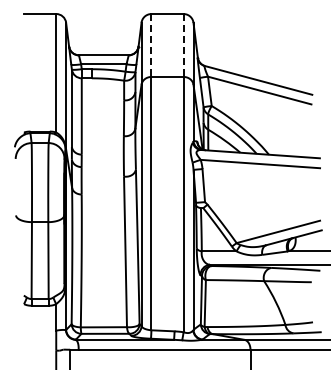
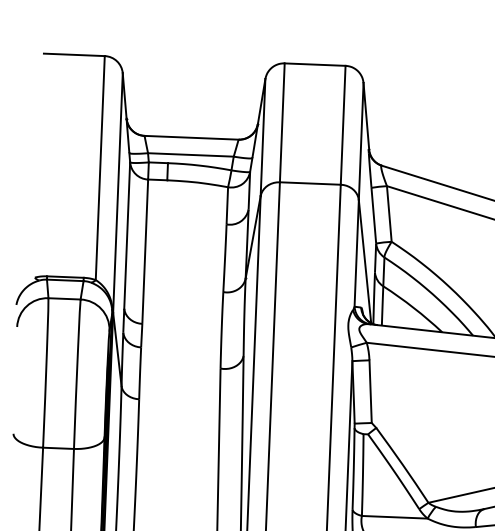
line: (151, 46) -> (282, 124), dashed -> solid
line: (183, 46) -> (342, 127), dashed -> solid

